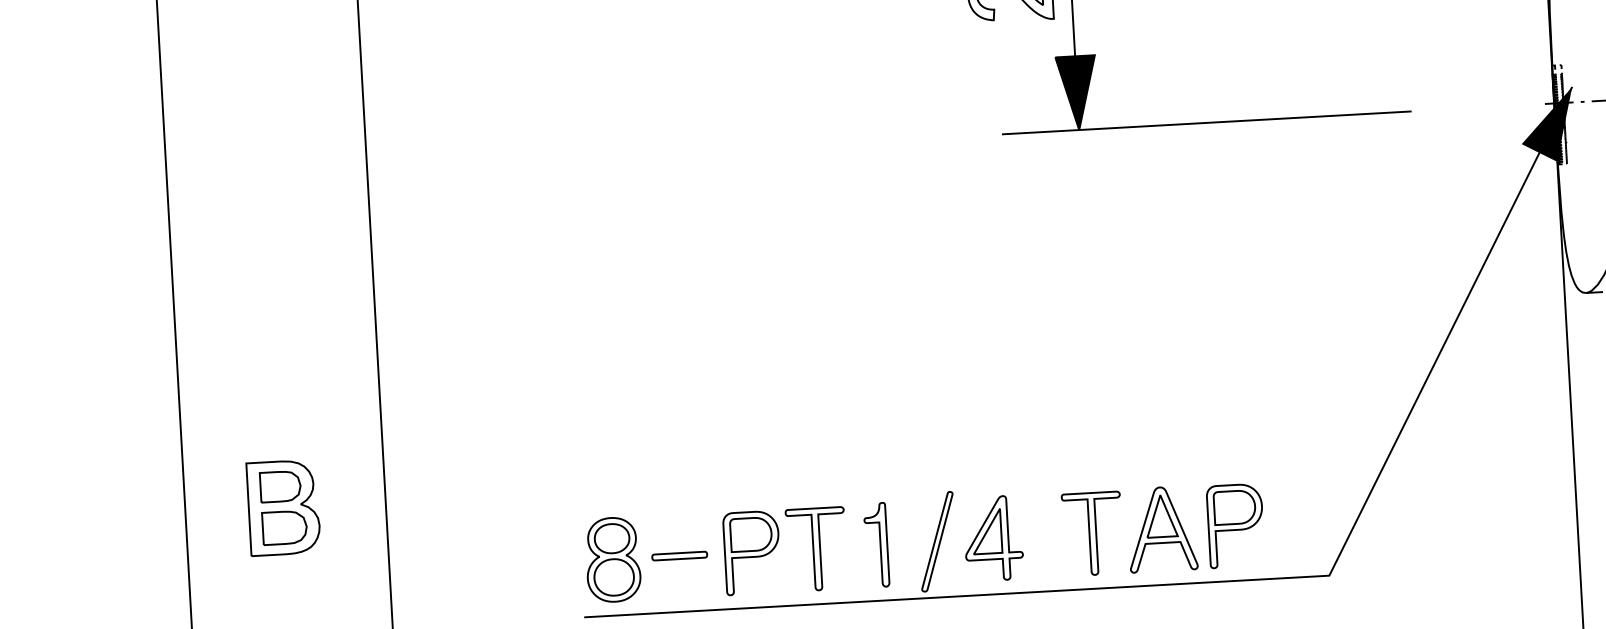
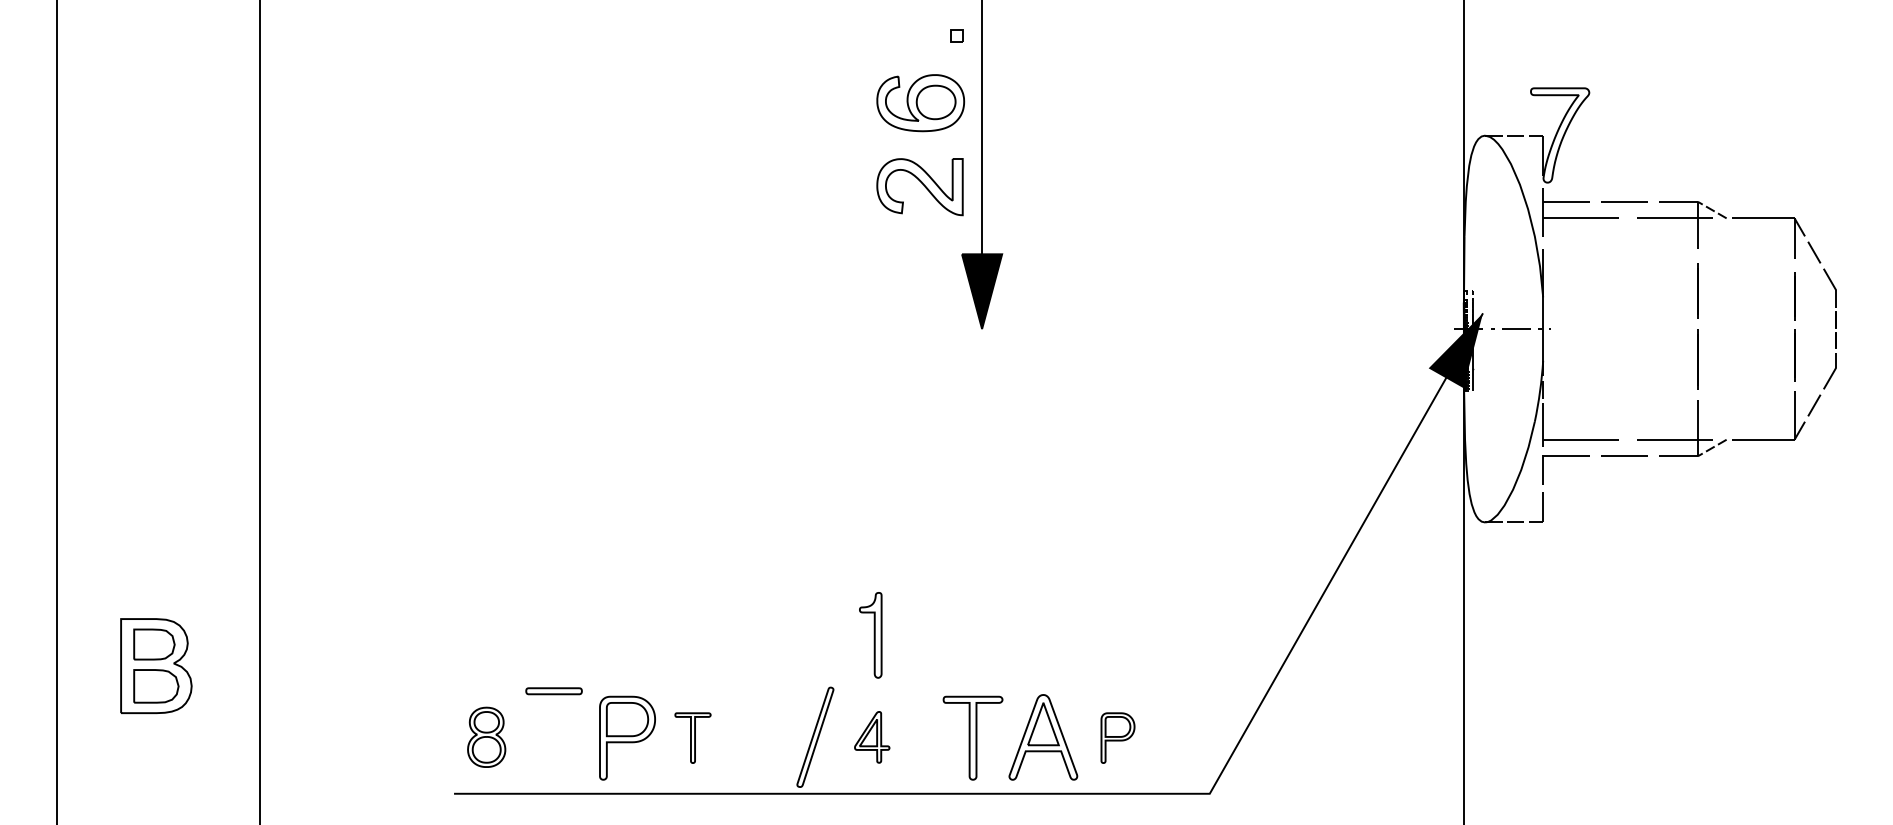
line: (1206, 123) -> (1111, 329), removed
part: (1235, 525) -> (1117, 737), size x0.6
part: (992, 538) -> (871, 737), size x0.6
part: (876, 545) -> (870, 635), moved
part: (816, 548) -> (692, 737), size x0.6
part: (679, 556) -> (553, 691), moved
part: (613, 560) -> (486, 737), size x0.7

